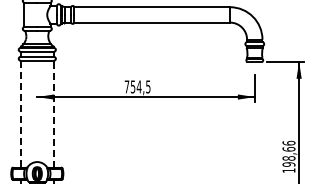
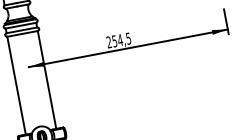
text: (126, 86) -> (108, 42), 754,5 -> 254,5
line: (20, 114) -> (16, 85), dashed -> solid
line: (53, 114) -> (46, 80), dashed -> solid

